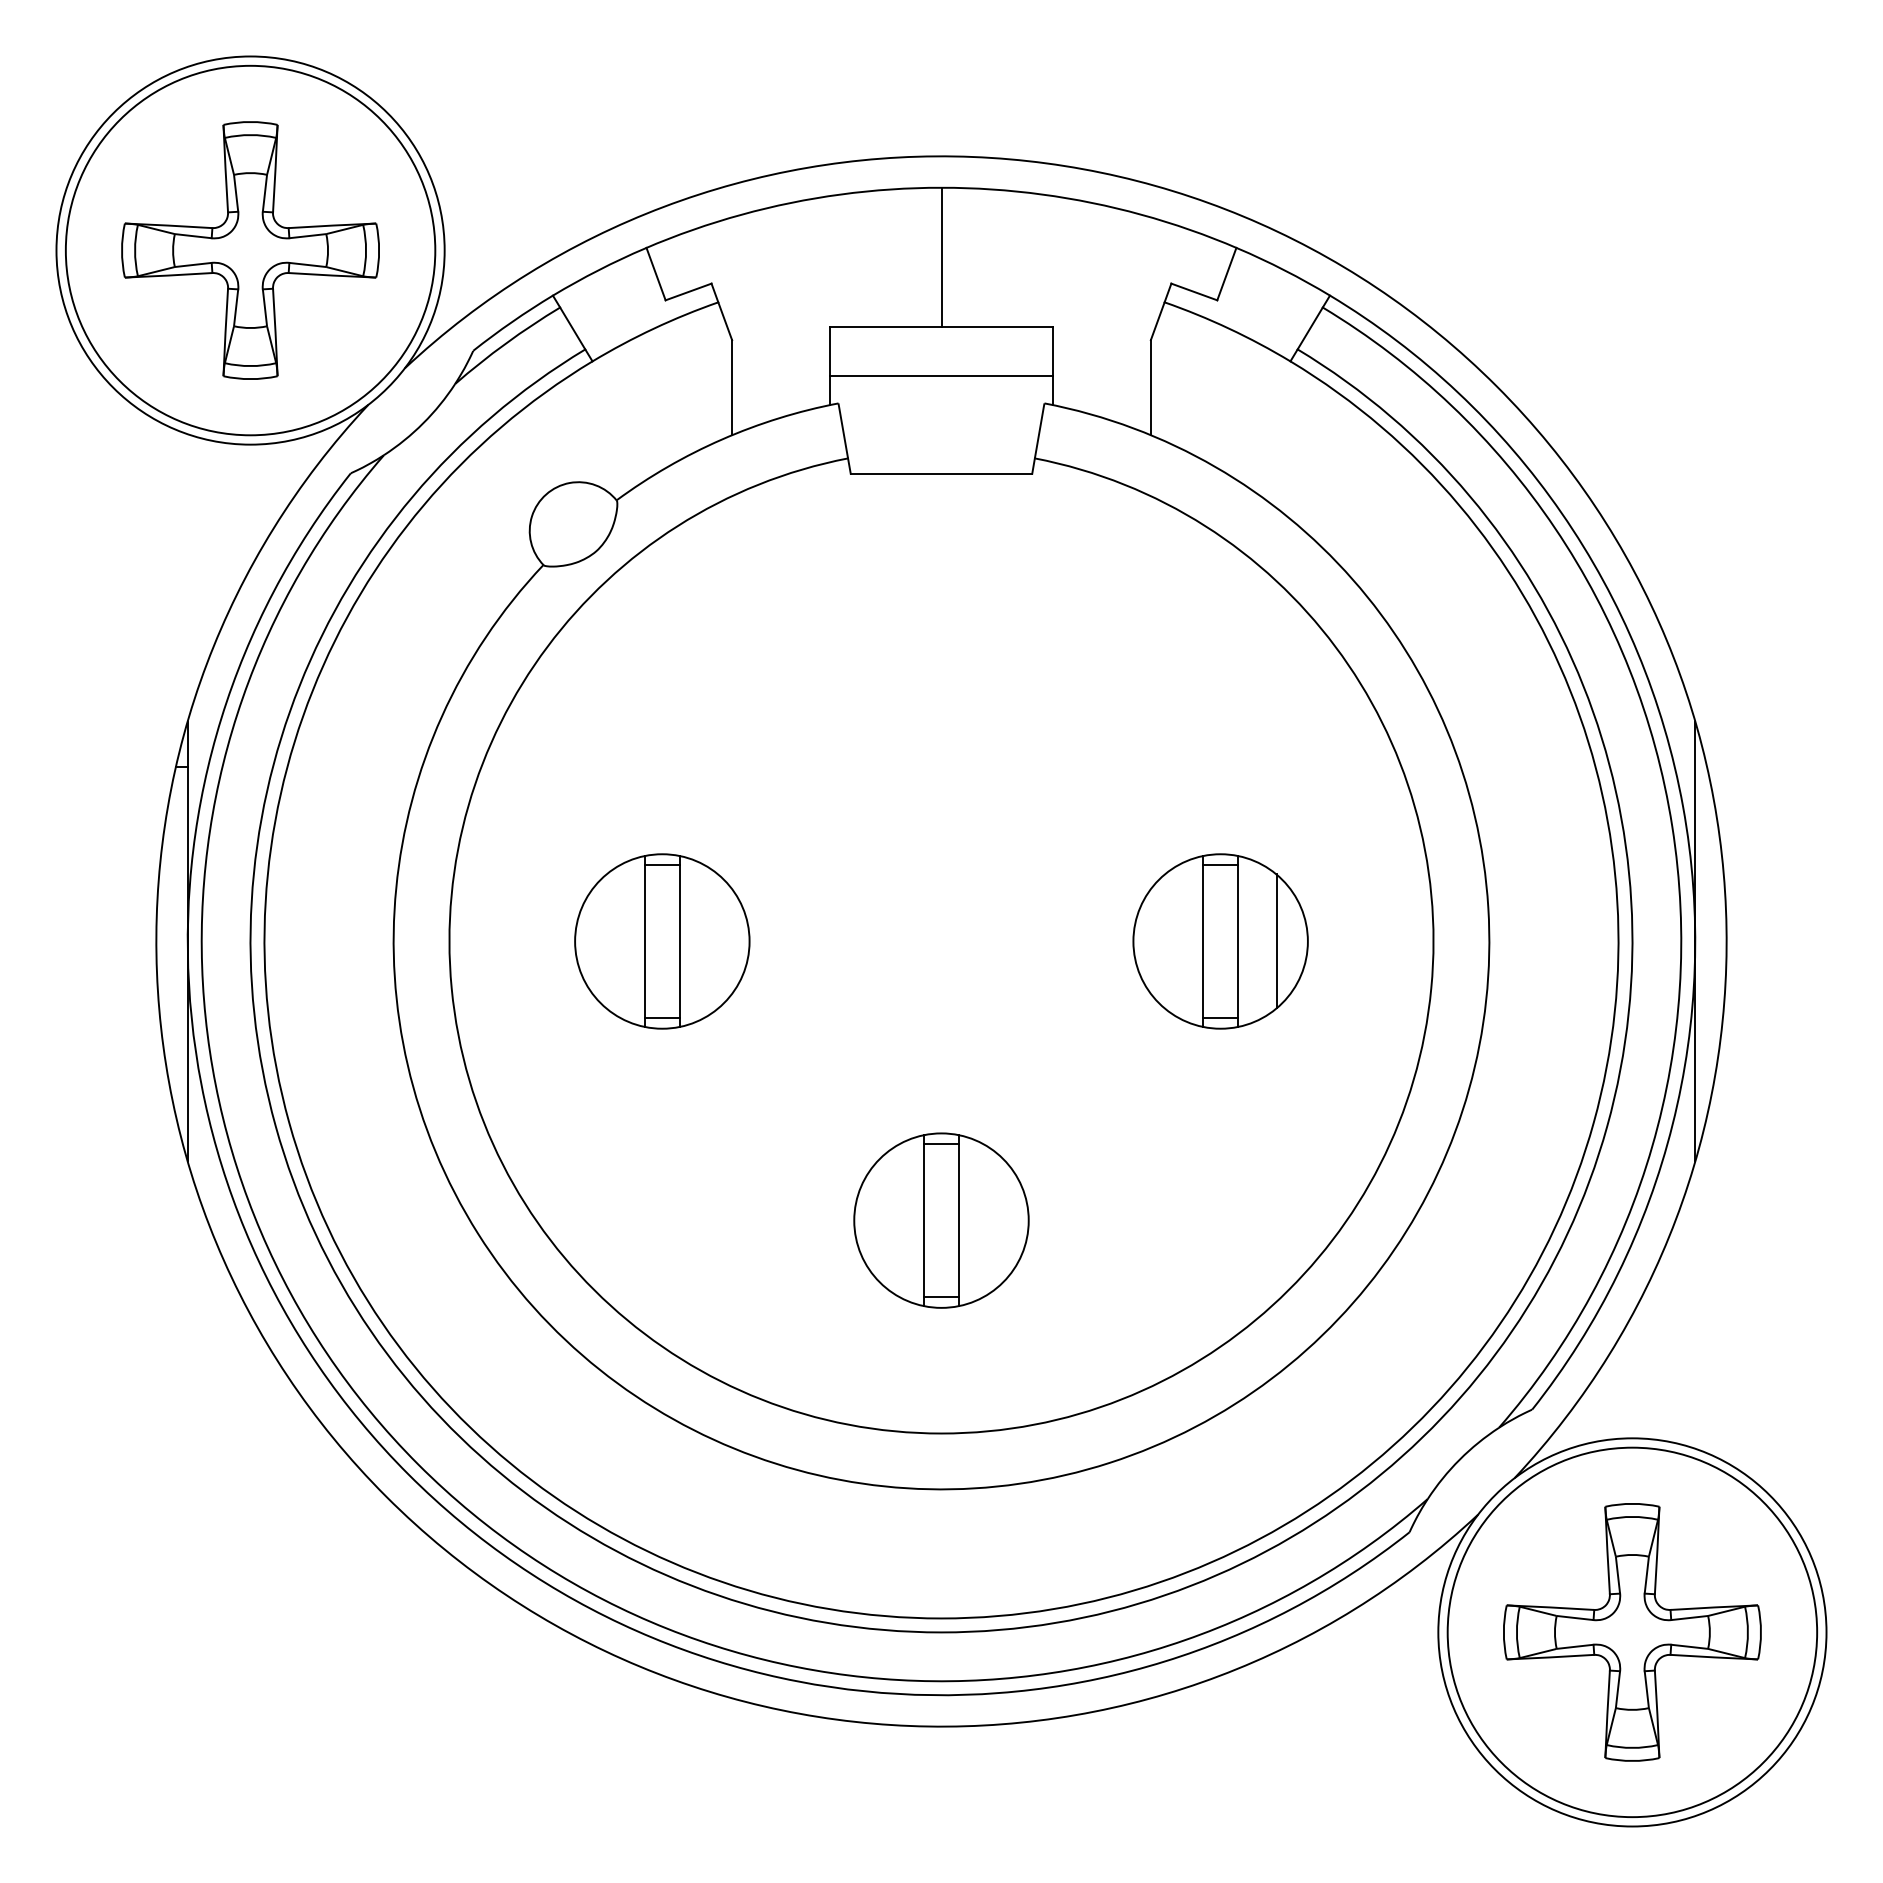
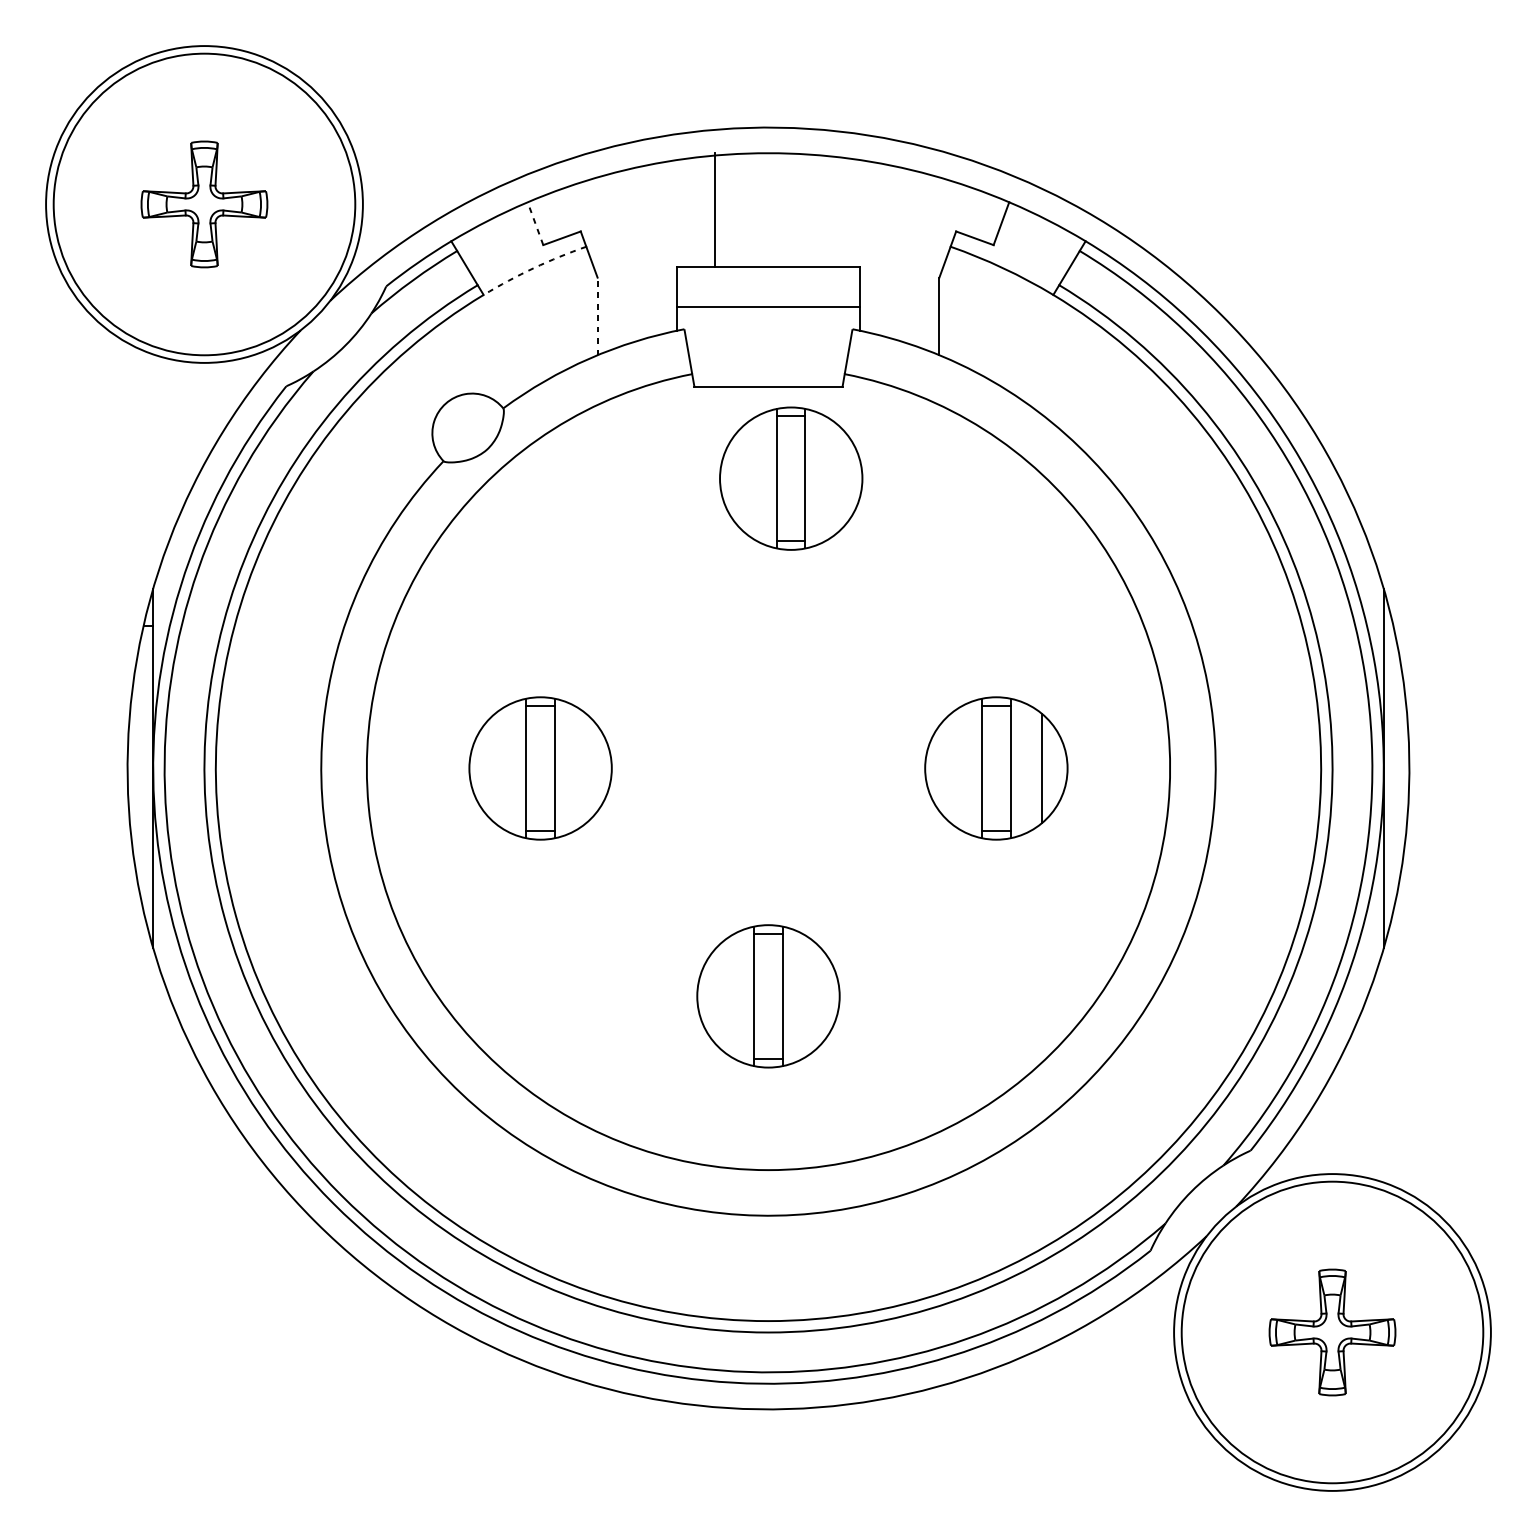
part: (250, 250) -> (204, 204), size x0.6
line: (941, 257) -> (714, 210), moved
line: (656, 274) -> (535, 224), solid -> dashed
arc: (653, 328) -> (533, 268), solid -> dashed
line: (732, 387) -> (597, 316), solid -> dashed
part: (969, 586) -> (791, 478), added
part: (1632, 1632) -> (1332, 1332), size x0.6

